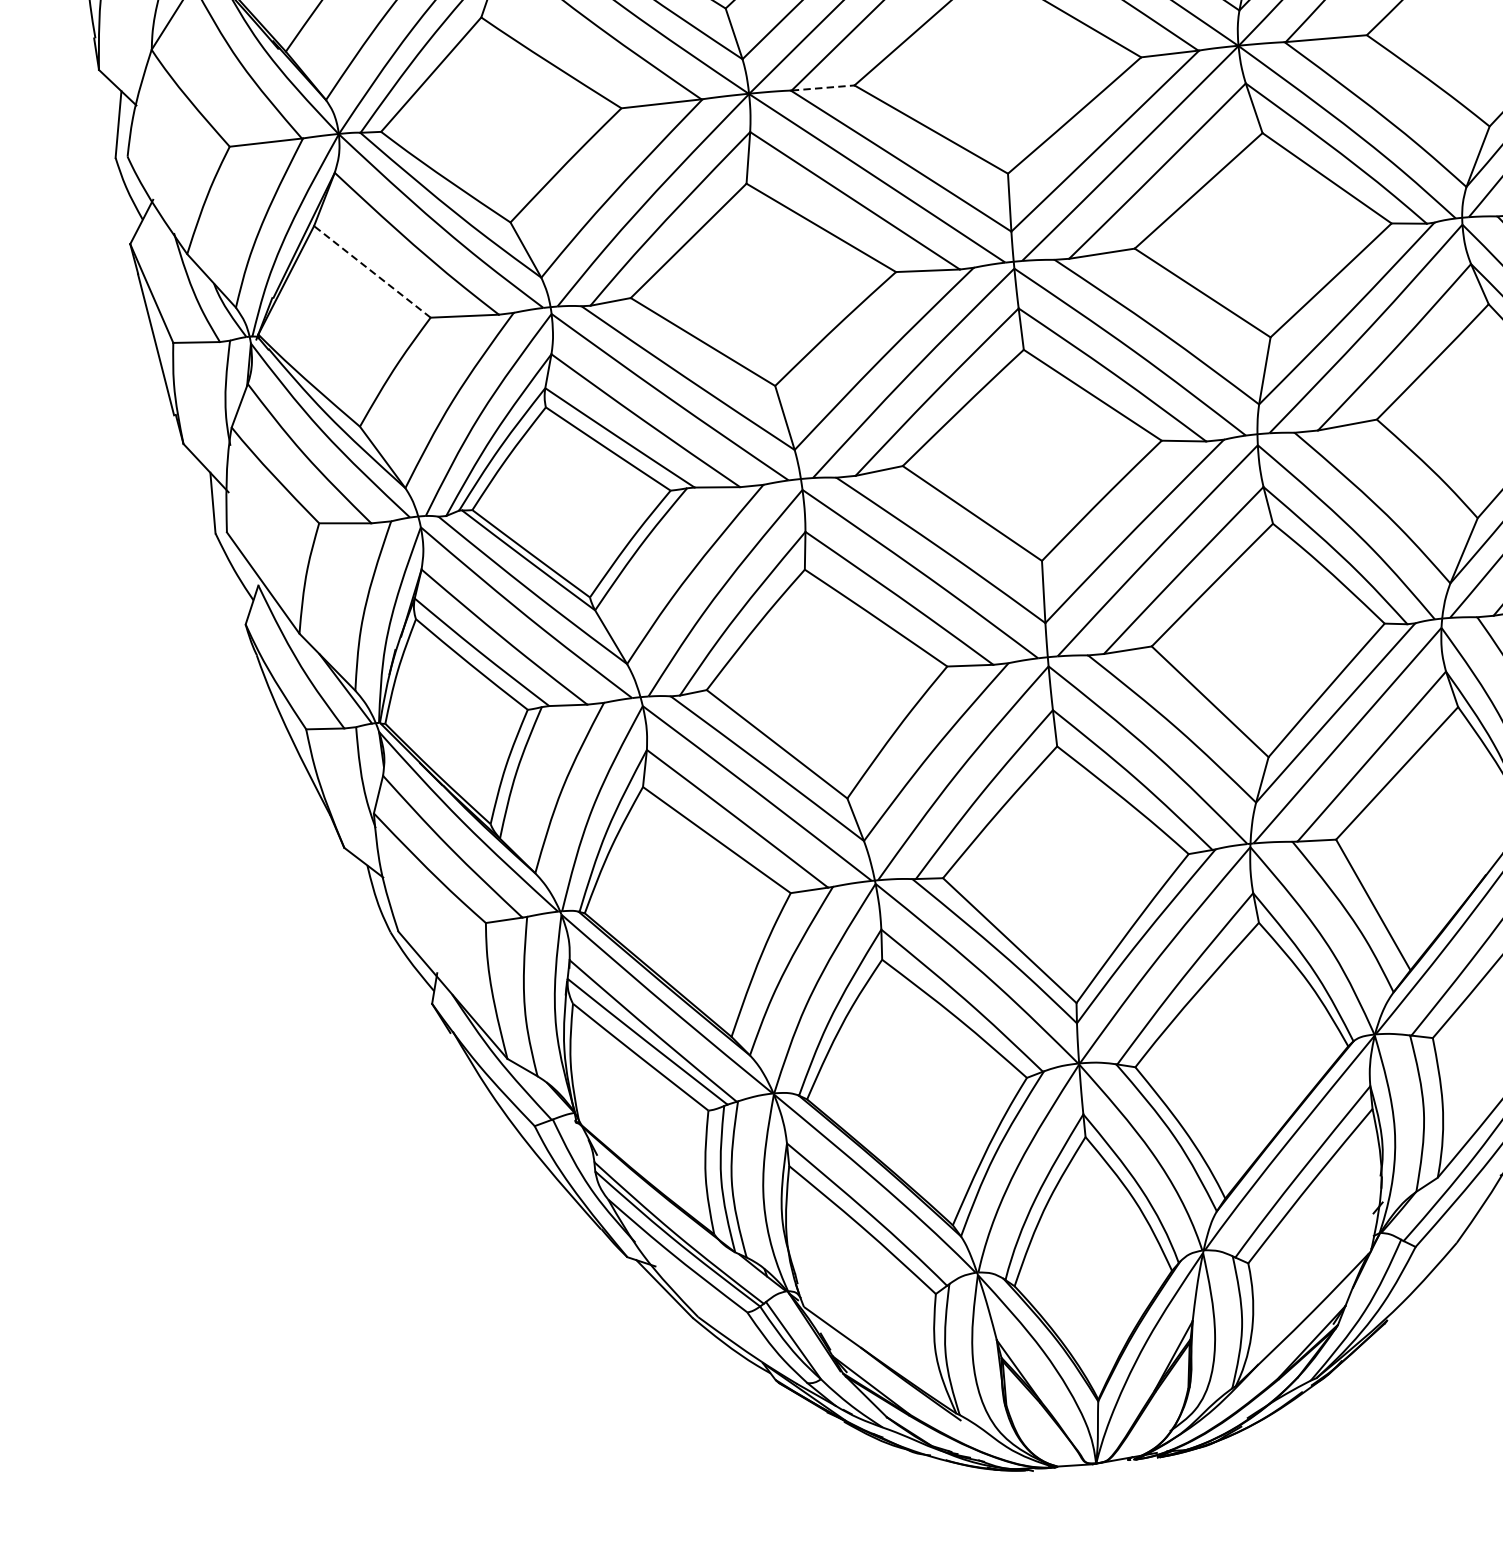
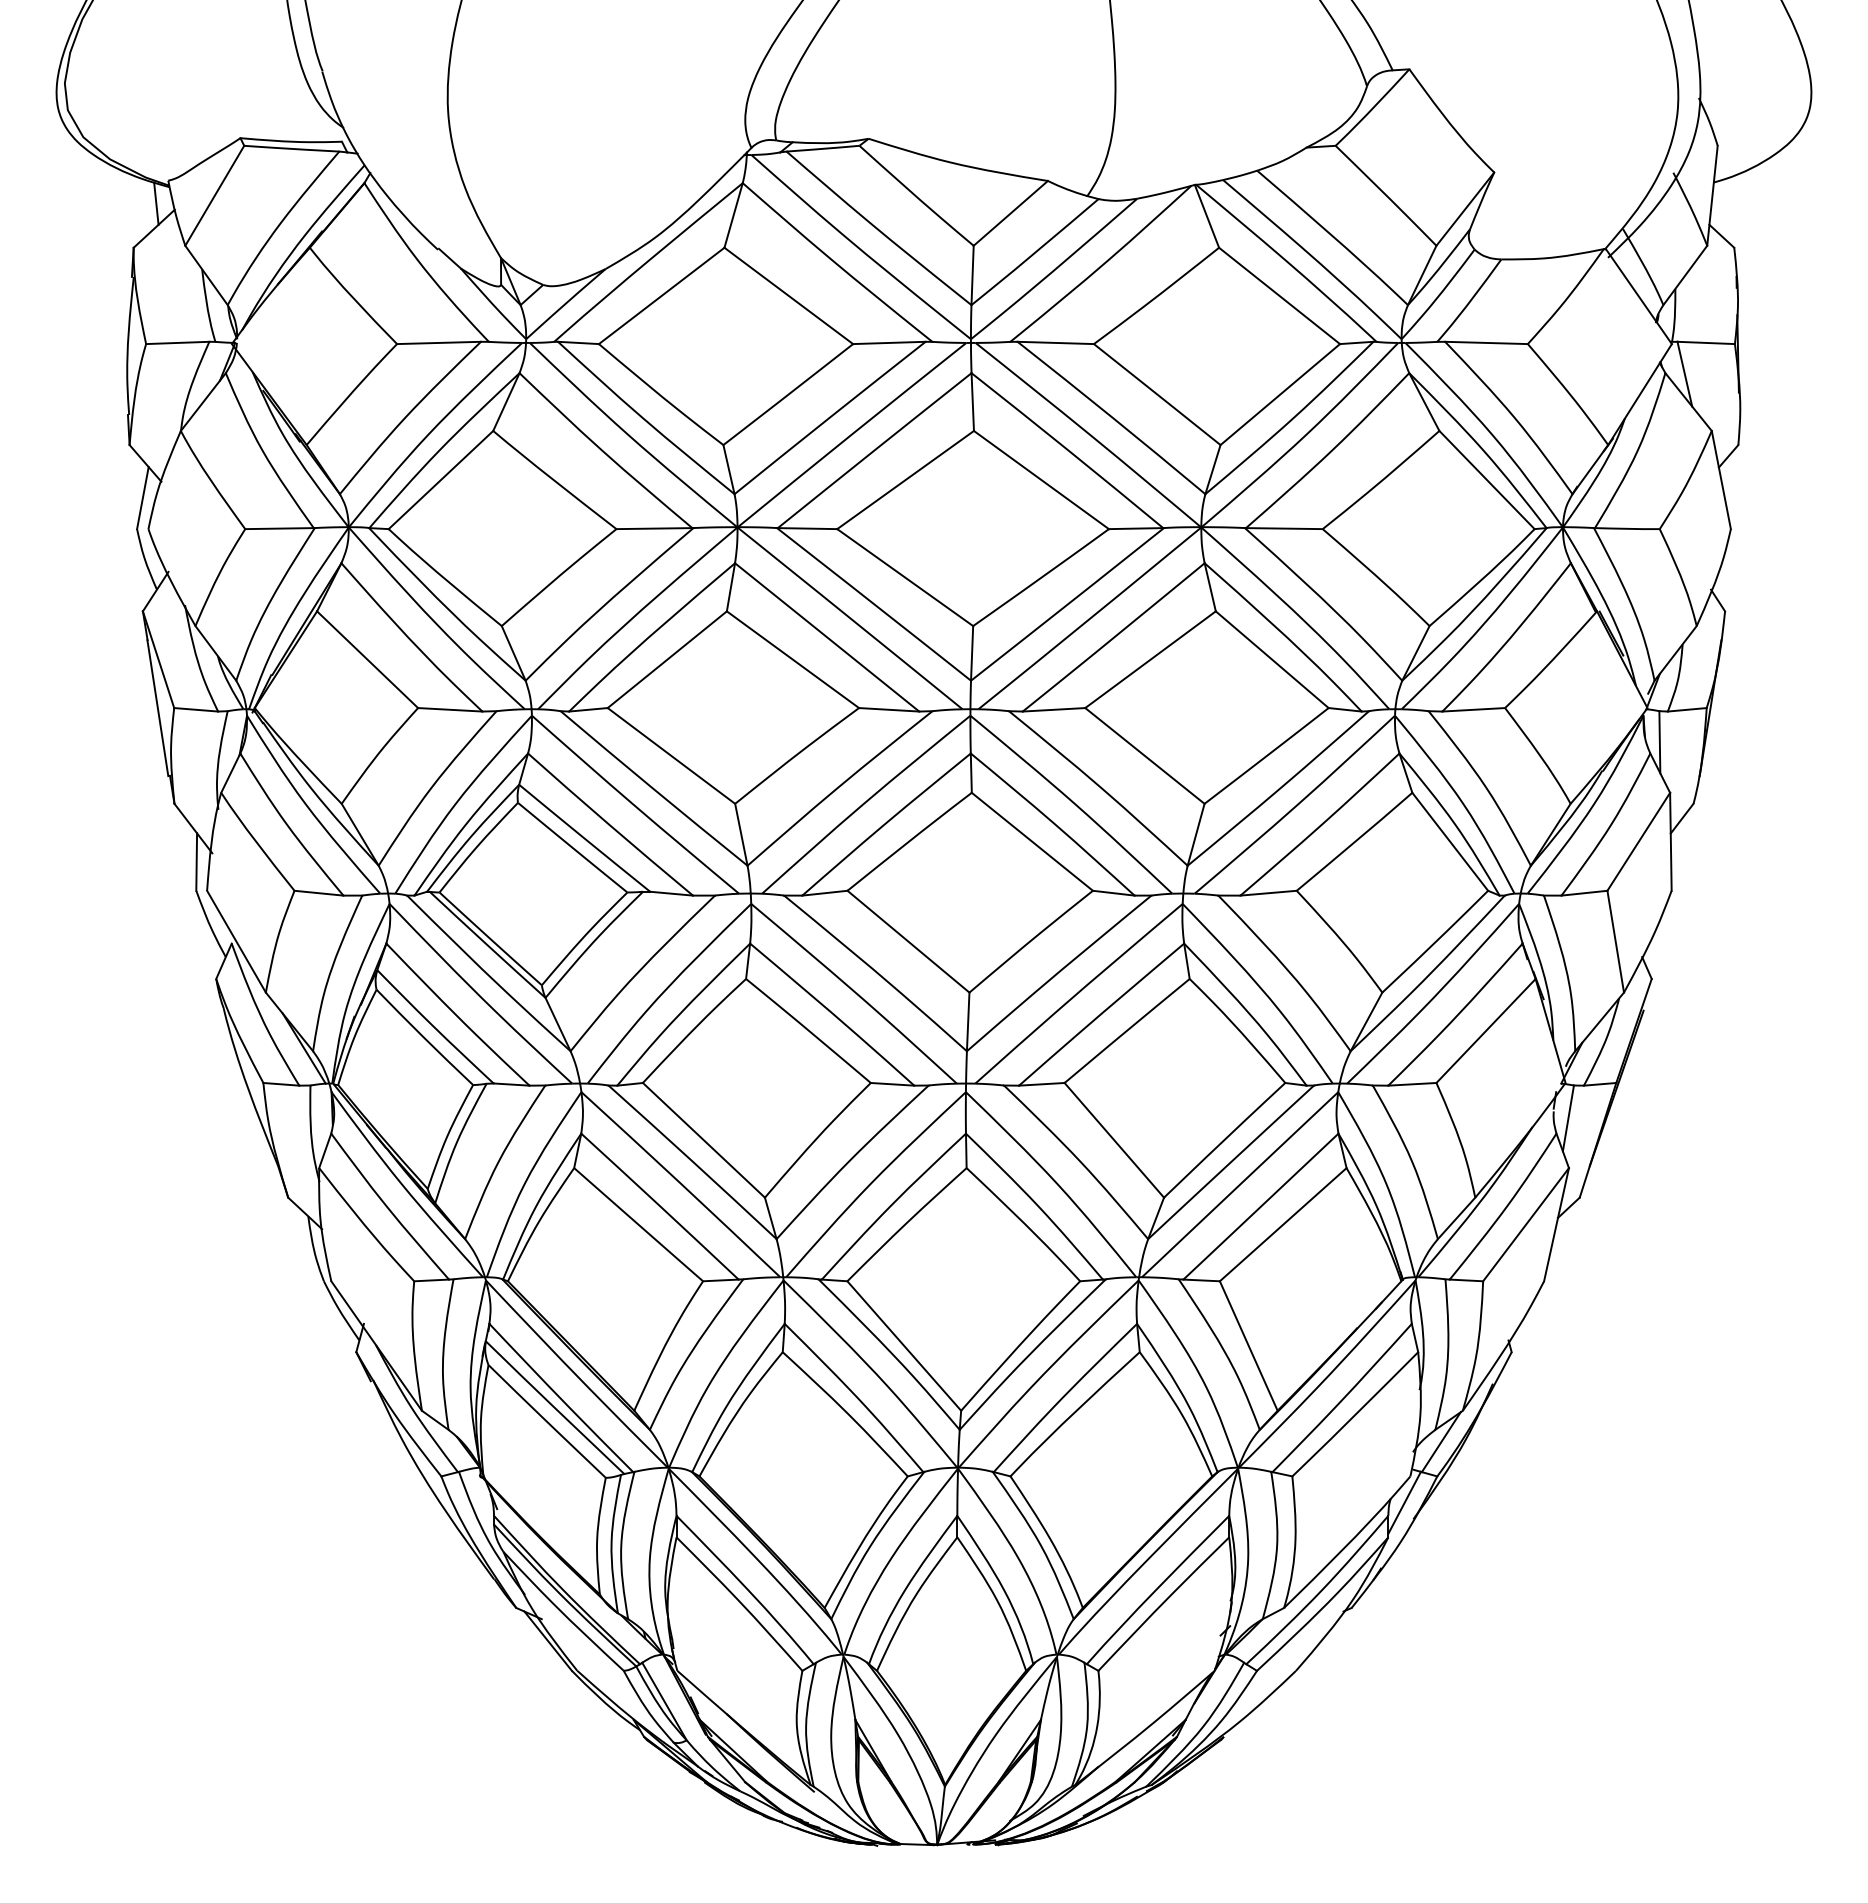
line: (823, 87) -> (807, 528), dashed -> solid
line: (372, 271) -> (367, 659), dashed -> solid

